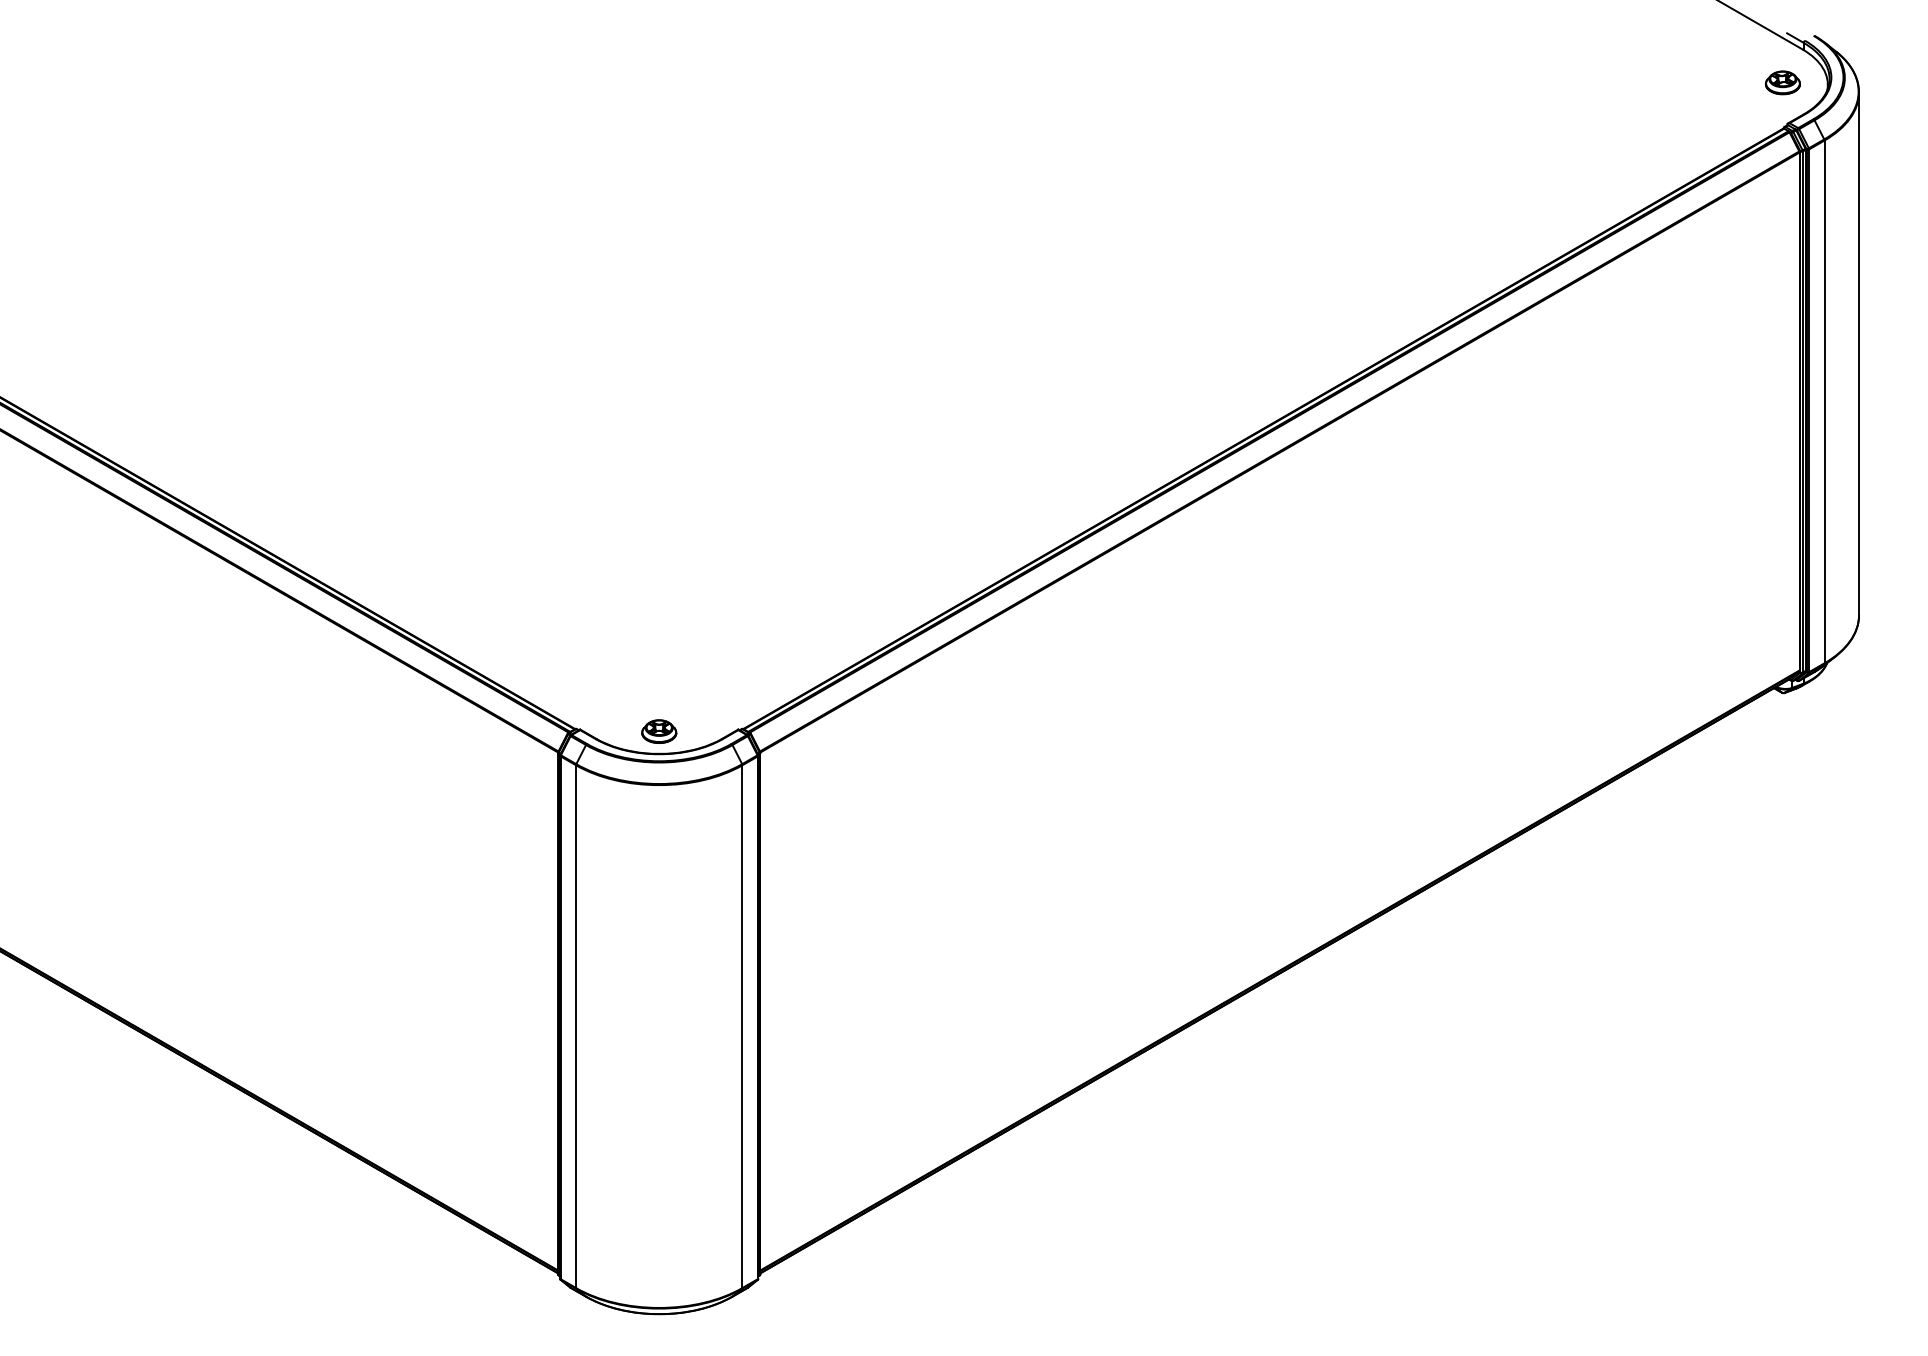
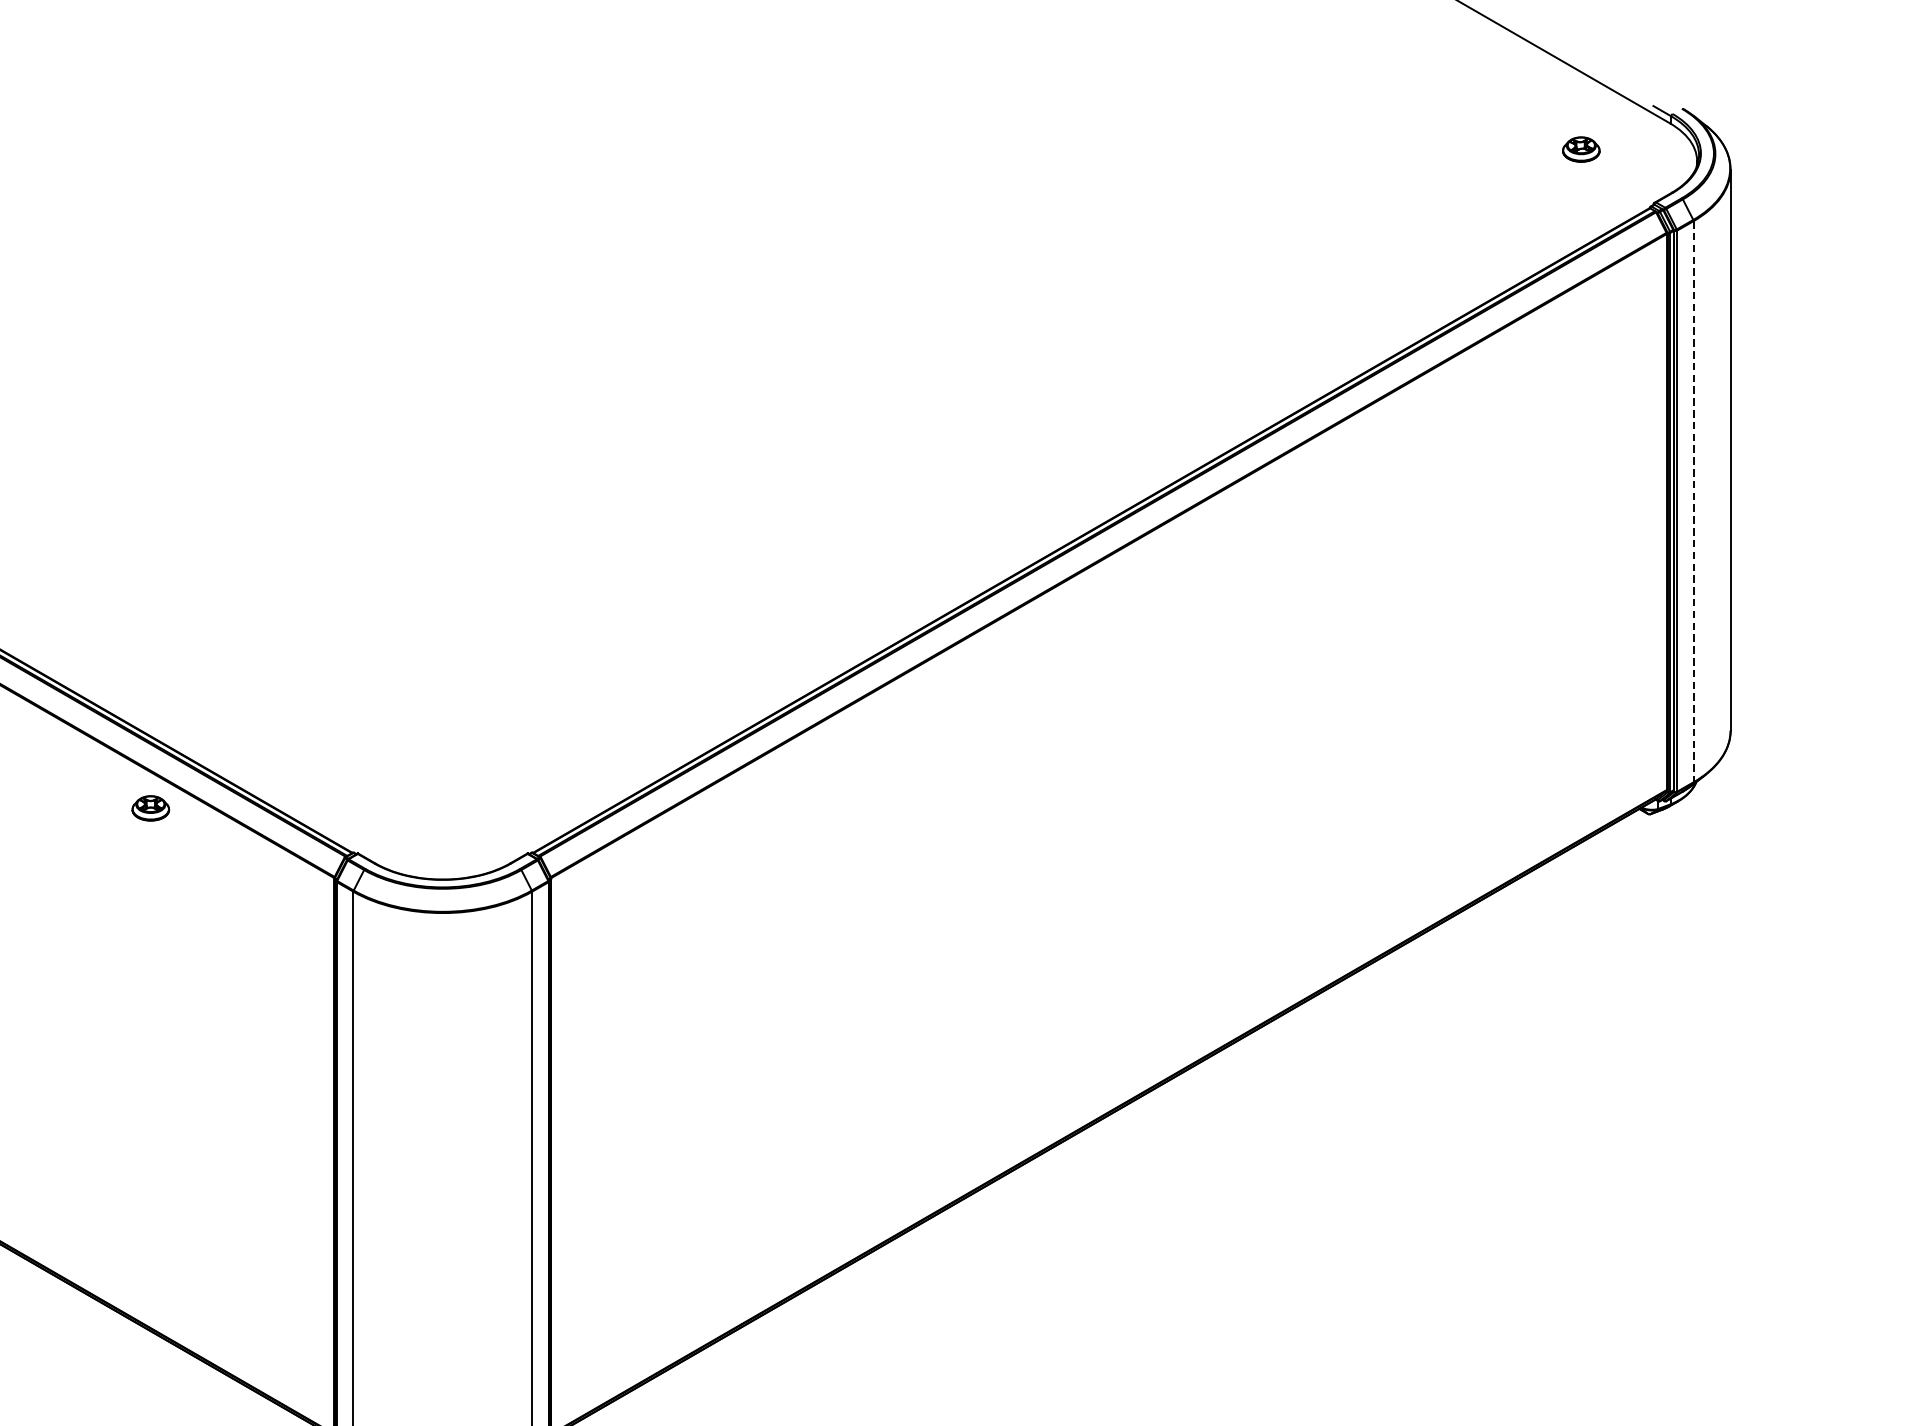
part: (1782, 82) -> (1580, 149), moved
line: (1824, 402) -> (1693, 502), solid -> dashed
part: (659, 731) -> (151, 808), moved

